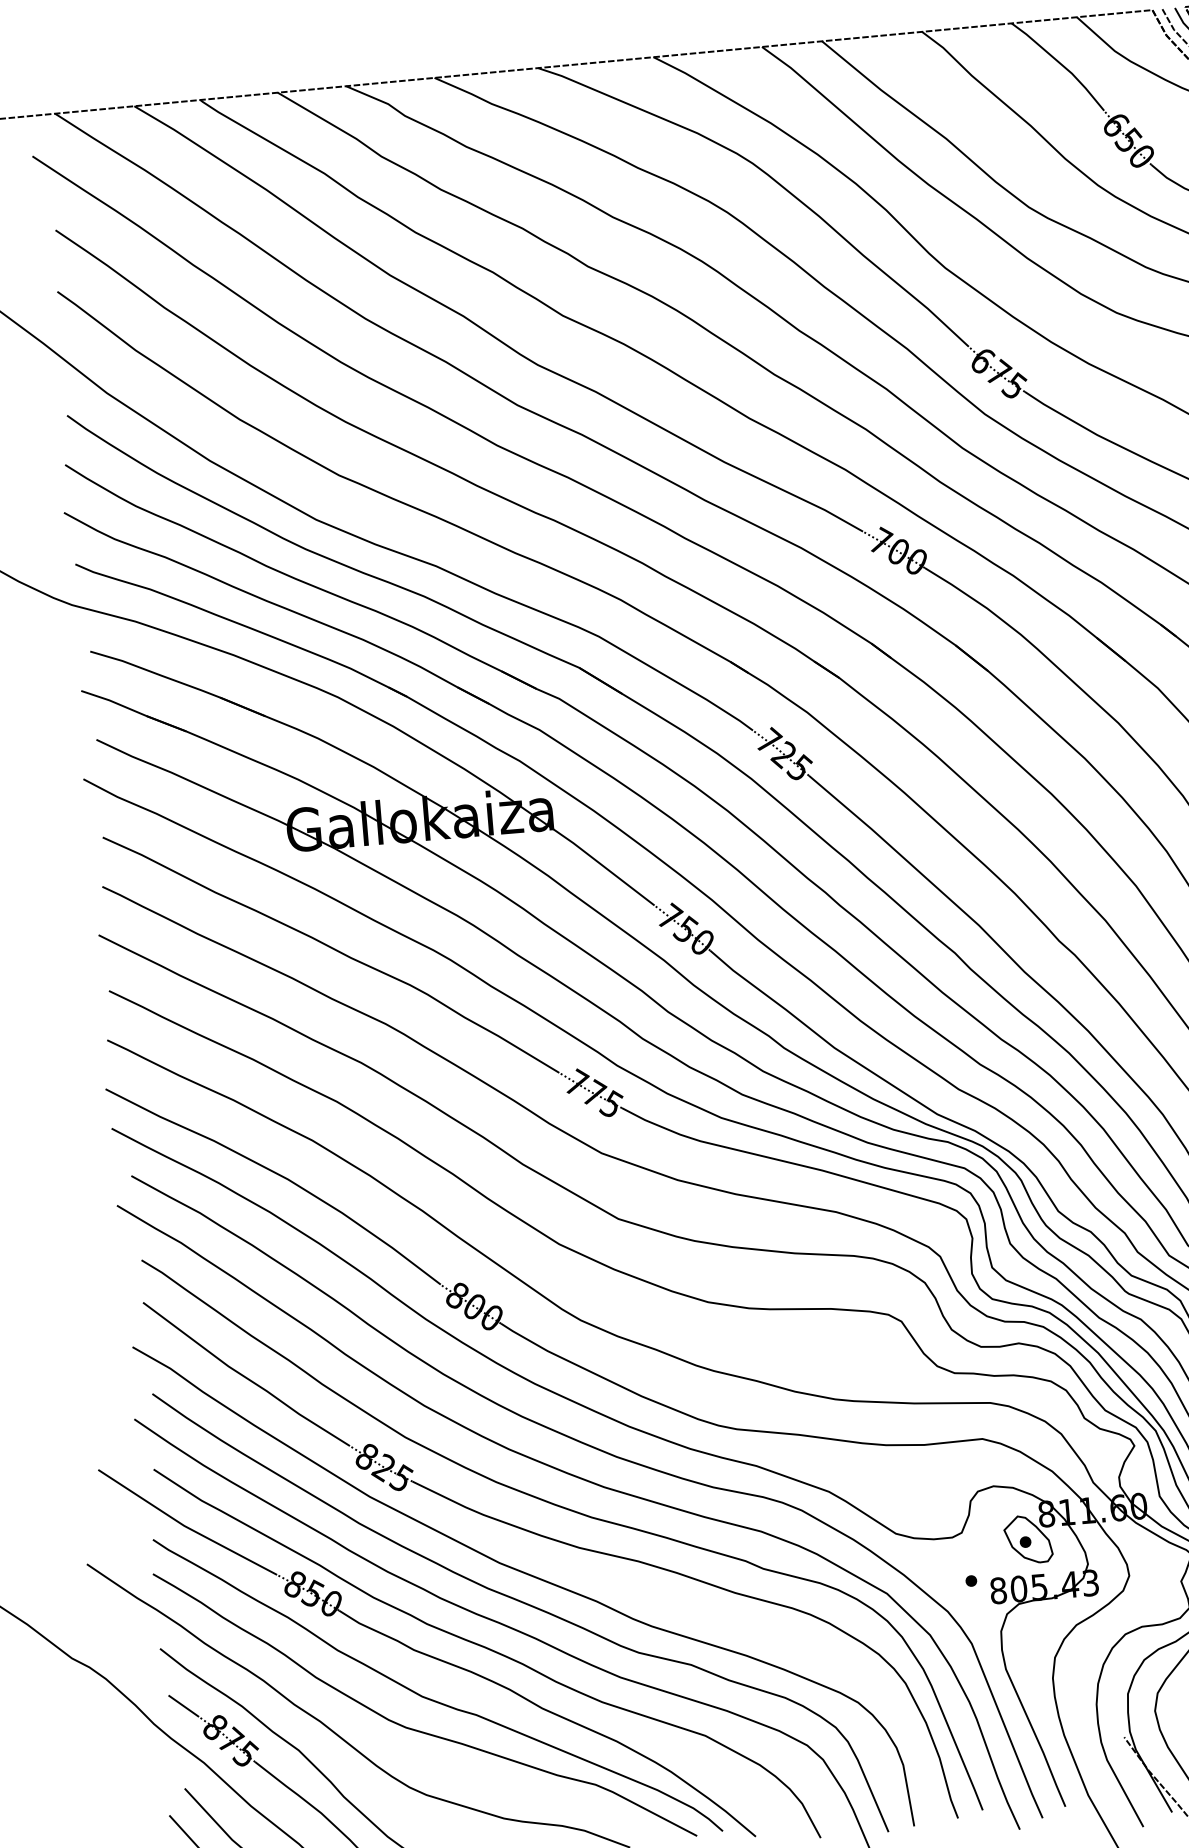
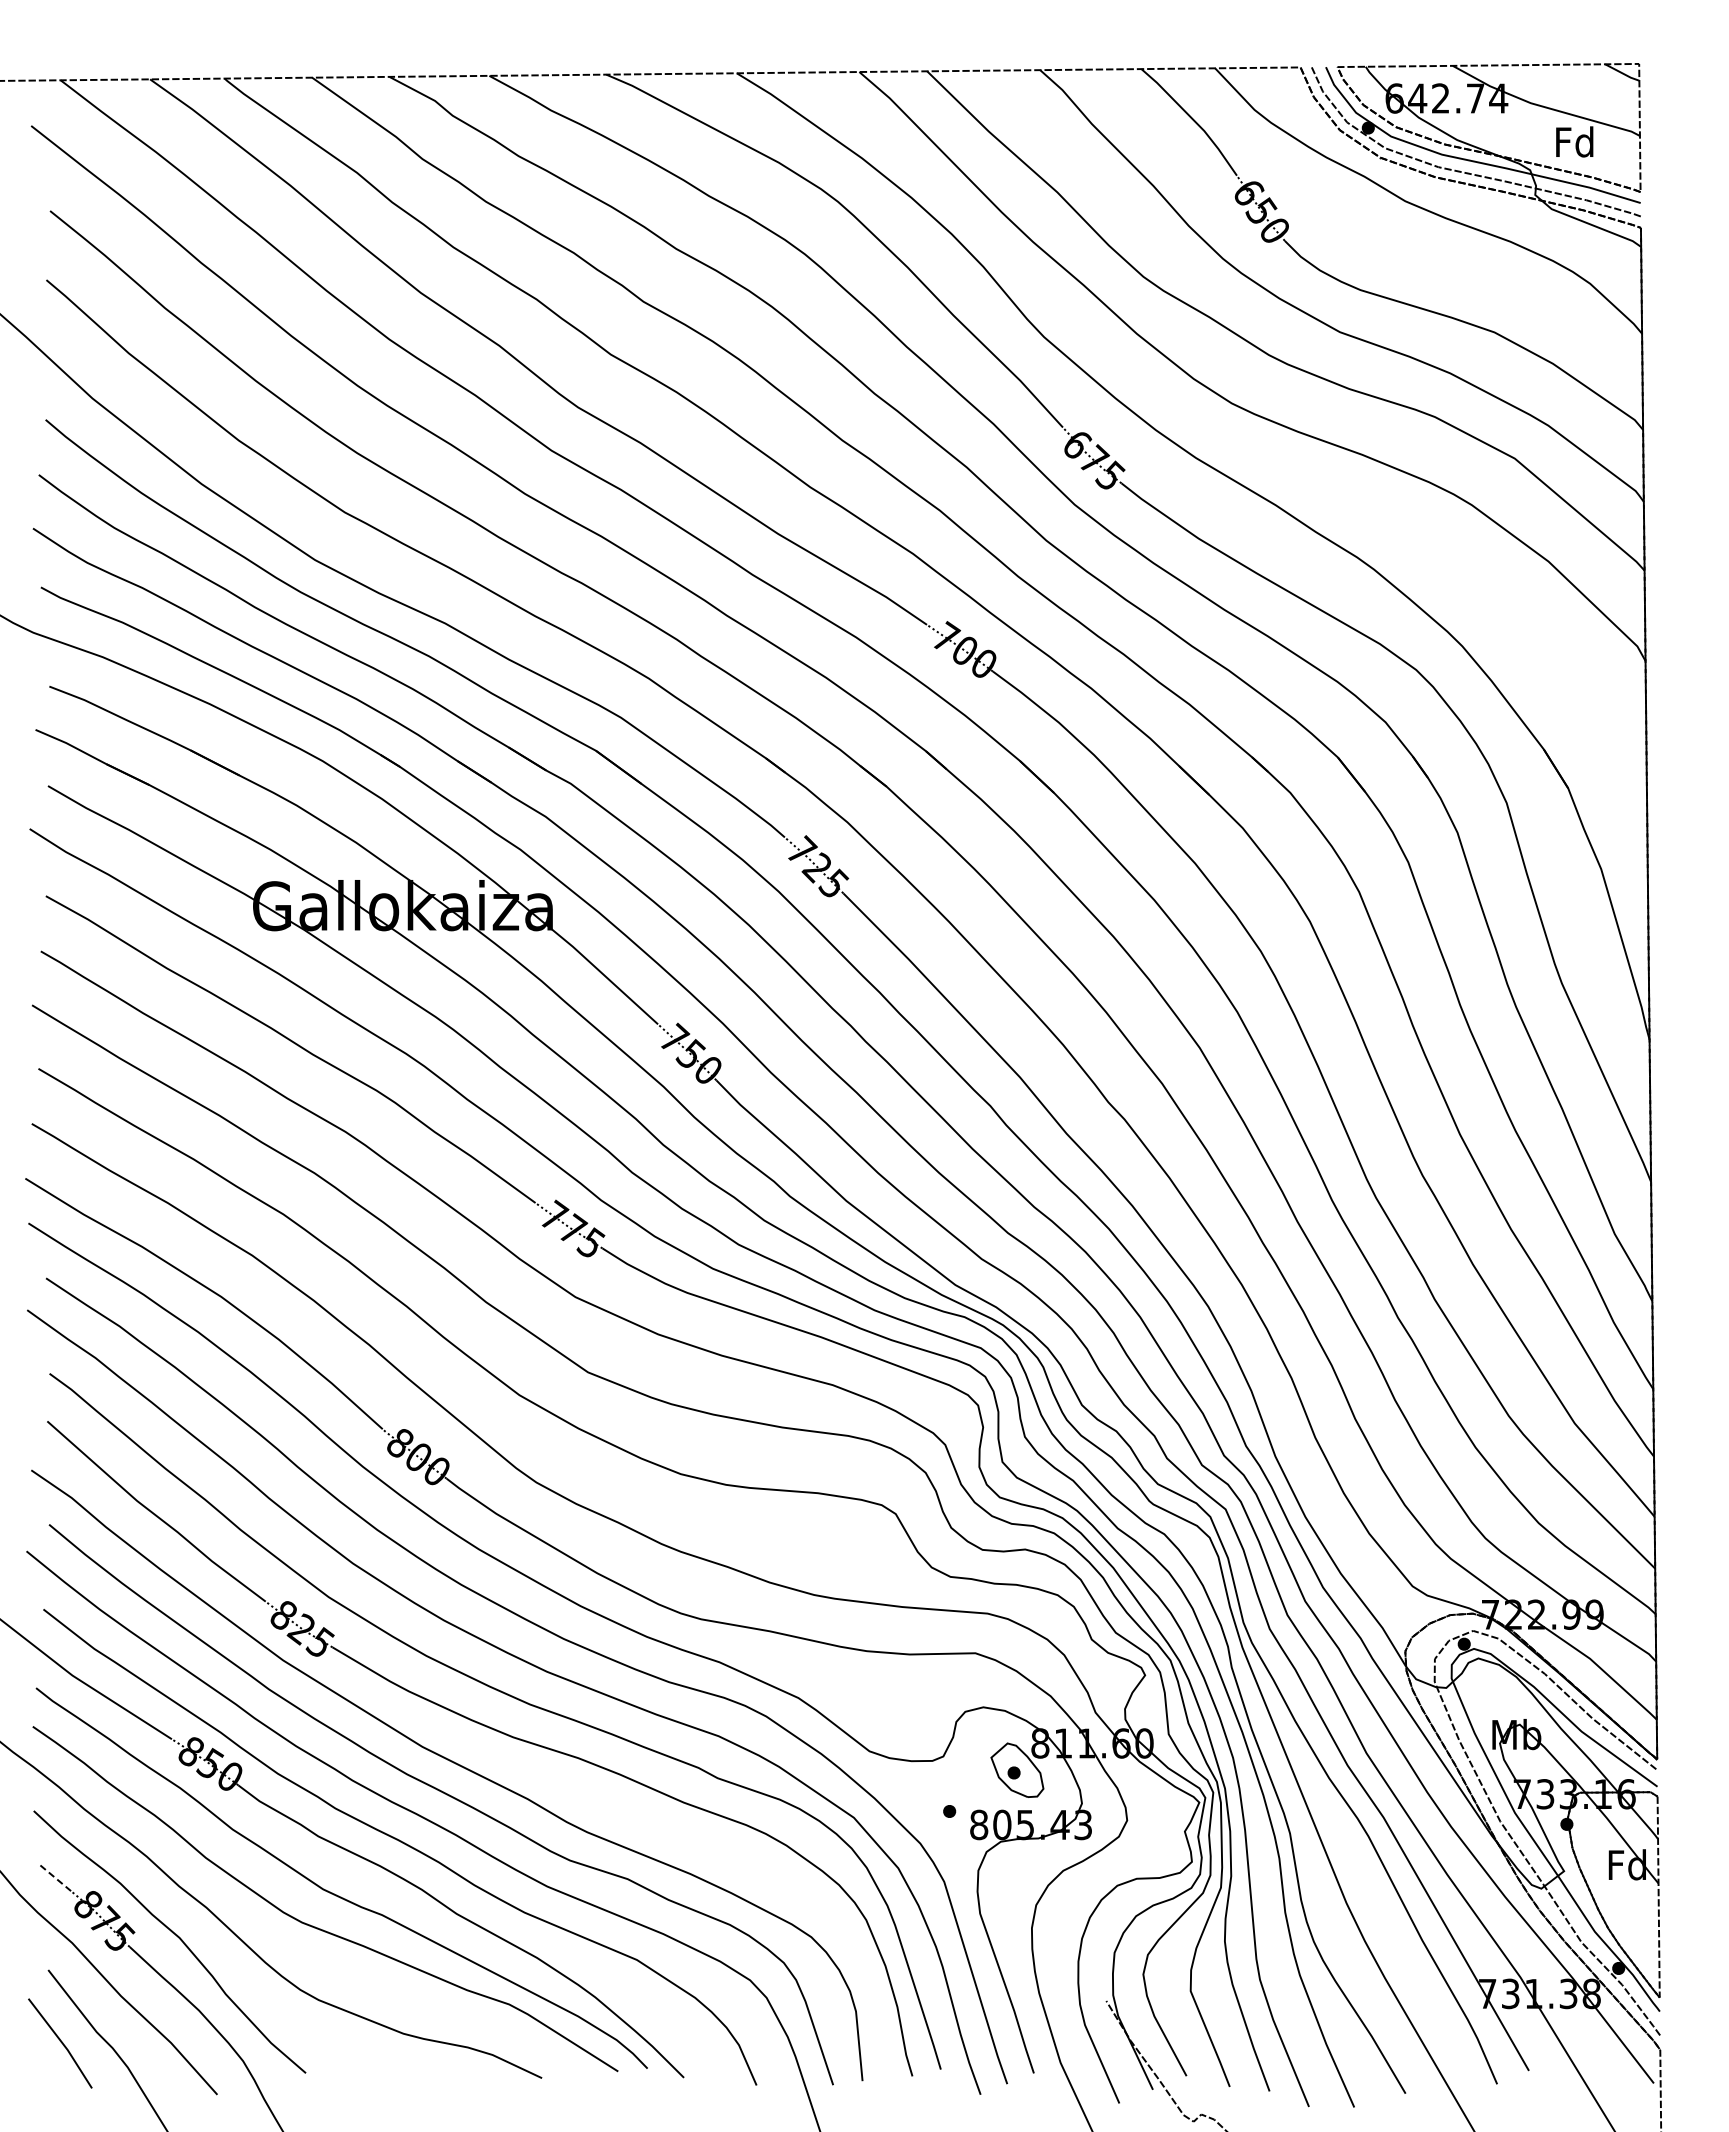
line: (183, 1706) -> (54, 1877), solid -> dashed

